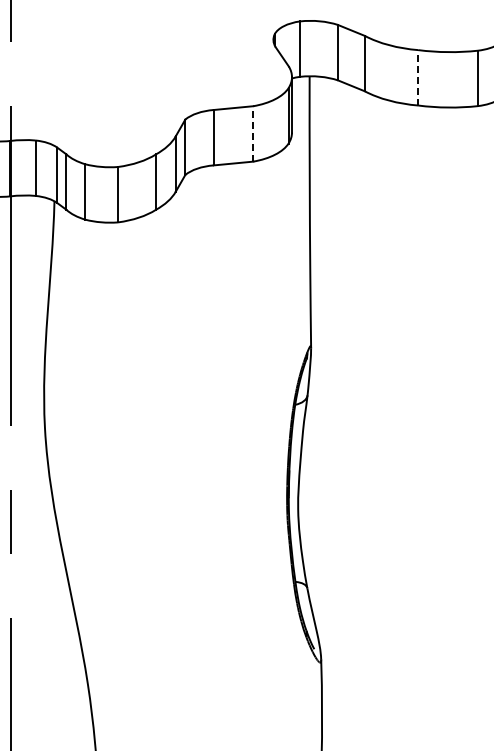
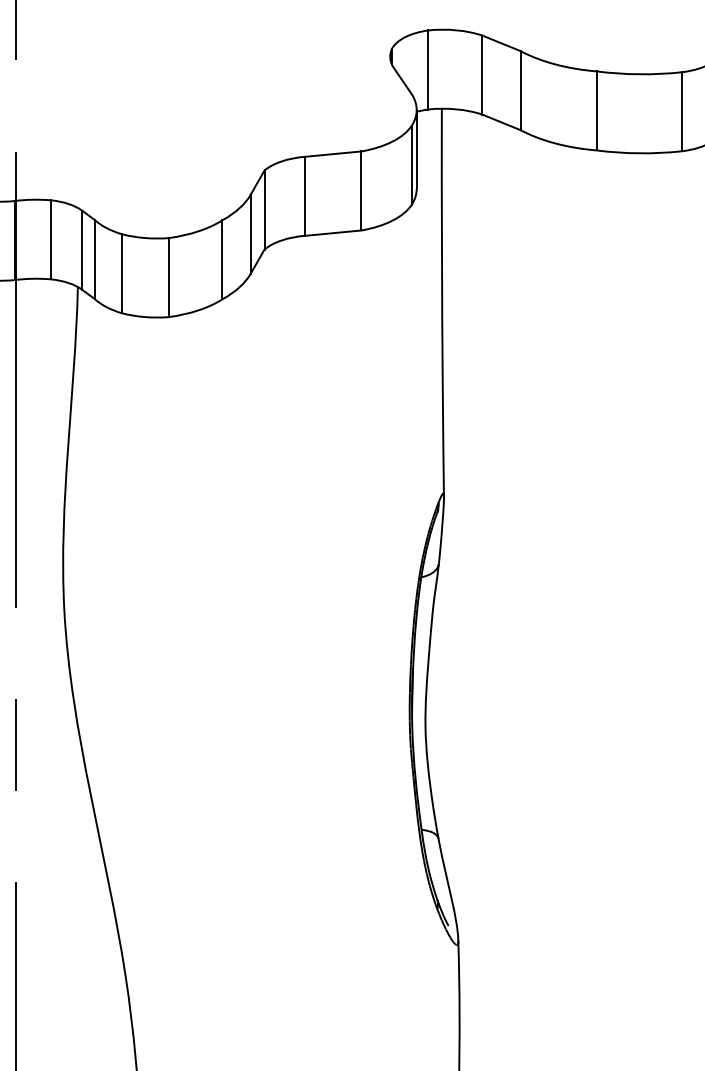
line: (418, 77) -> (597, 110), dashed -> solid
line: (253, 133) -> (361, 190), dashed -> solid

